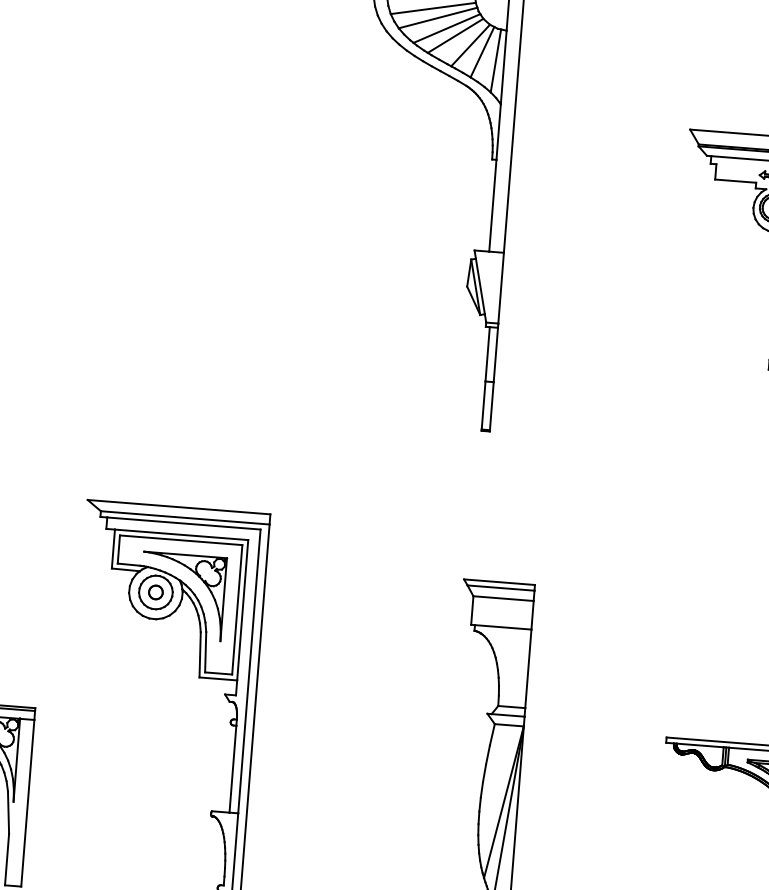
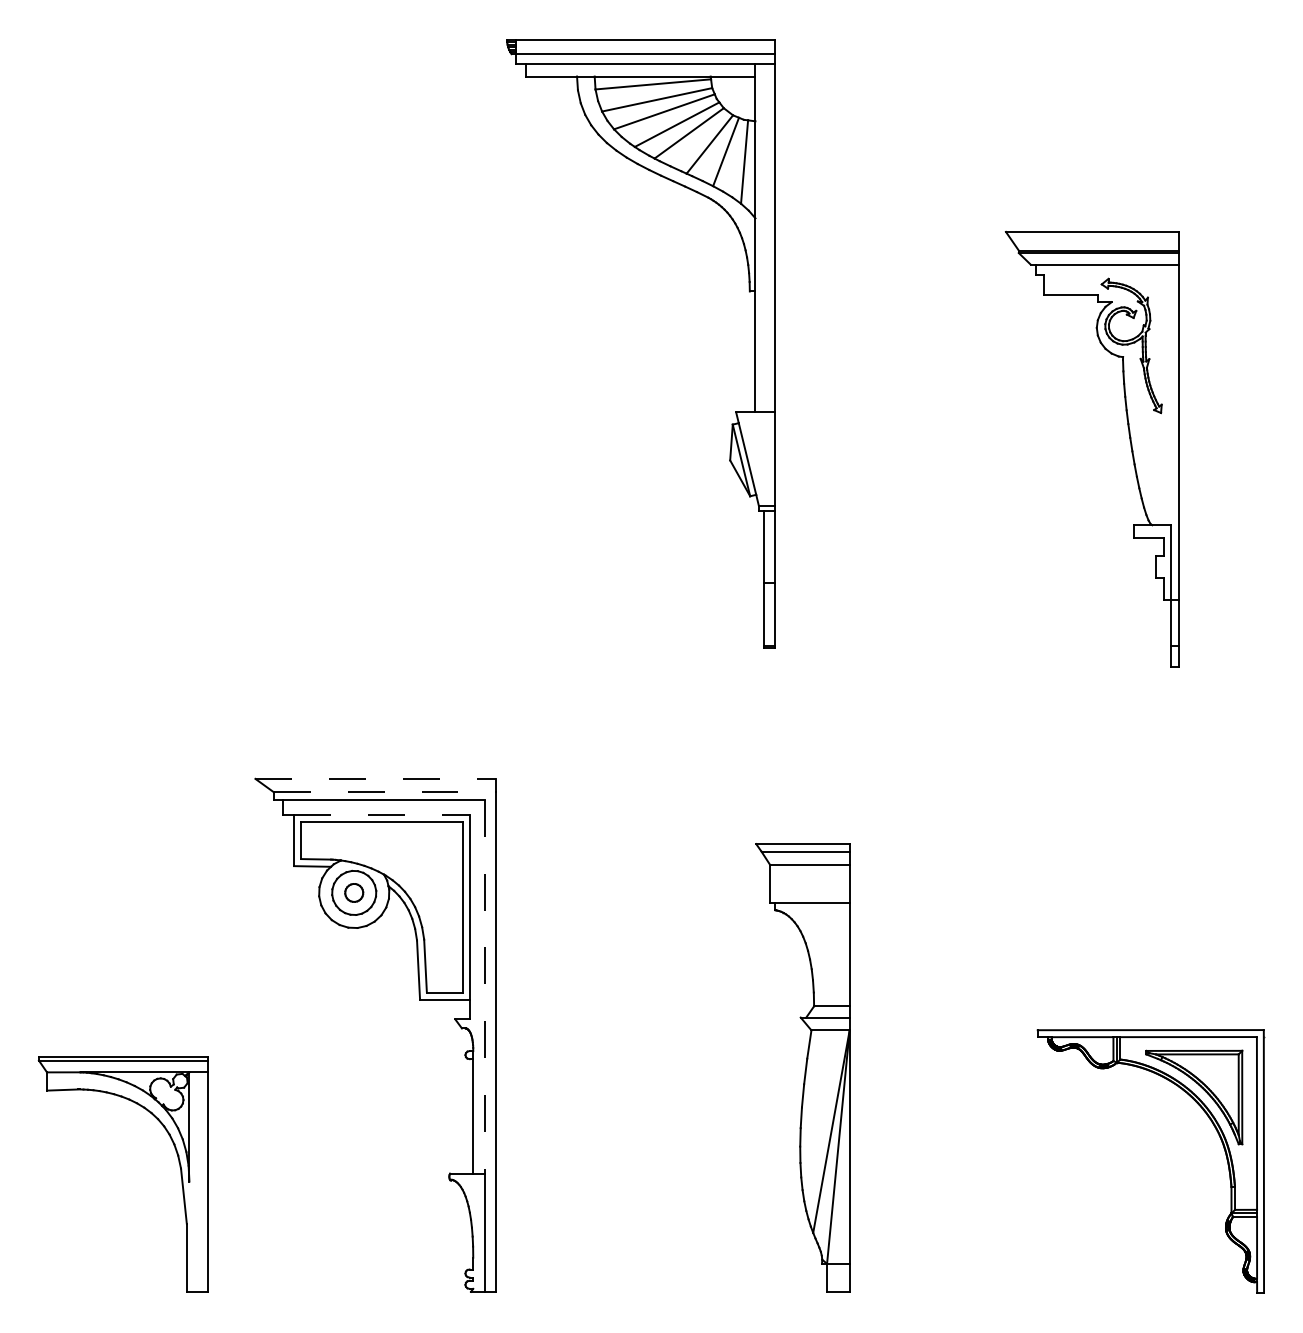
line: (179, 506) -> (376, 778), solid -> dashed
line: (185, 518) -> (385, 792), solid -> dashed
line: (181, 534) -> (381, 814), solid -> dashed
part: (199, 577) -> (409, 869), removed
line: (249, 671) -> (484, 986), solid -> dashed

